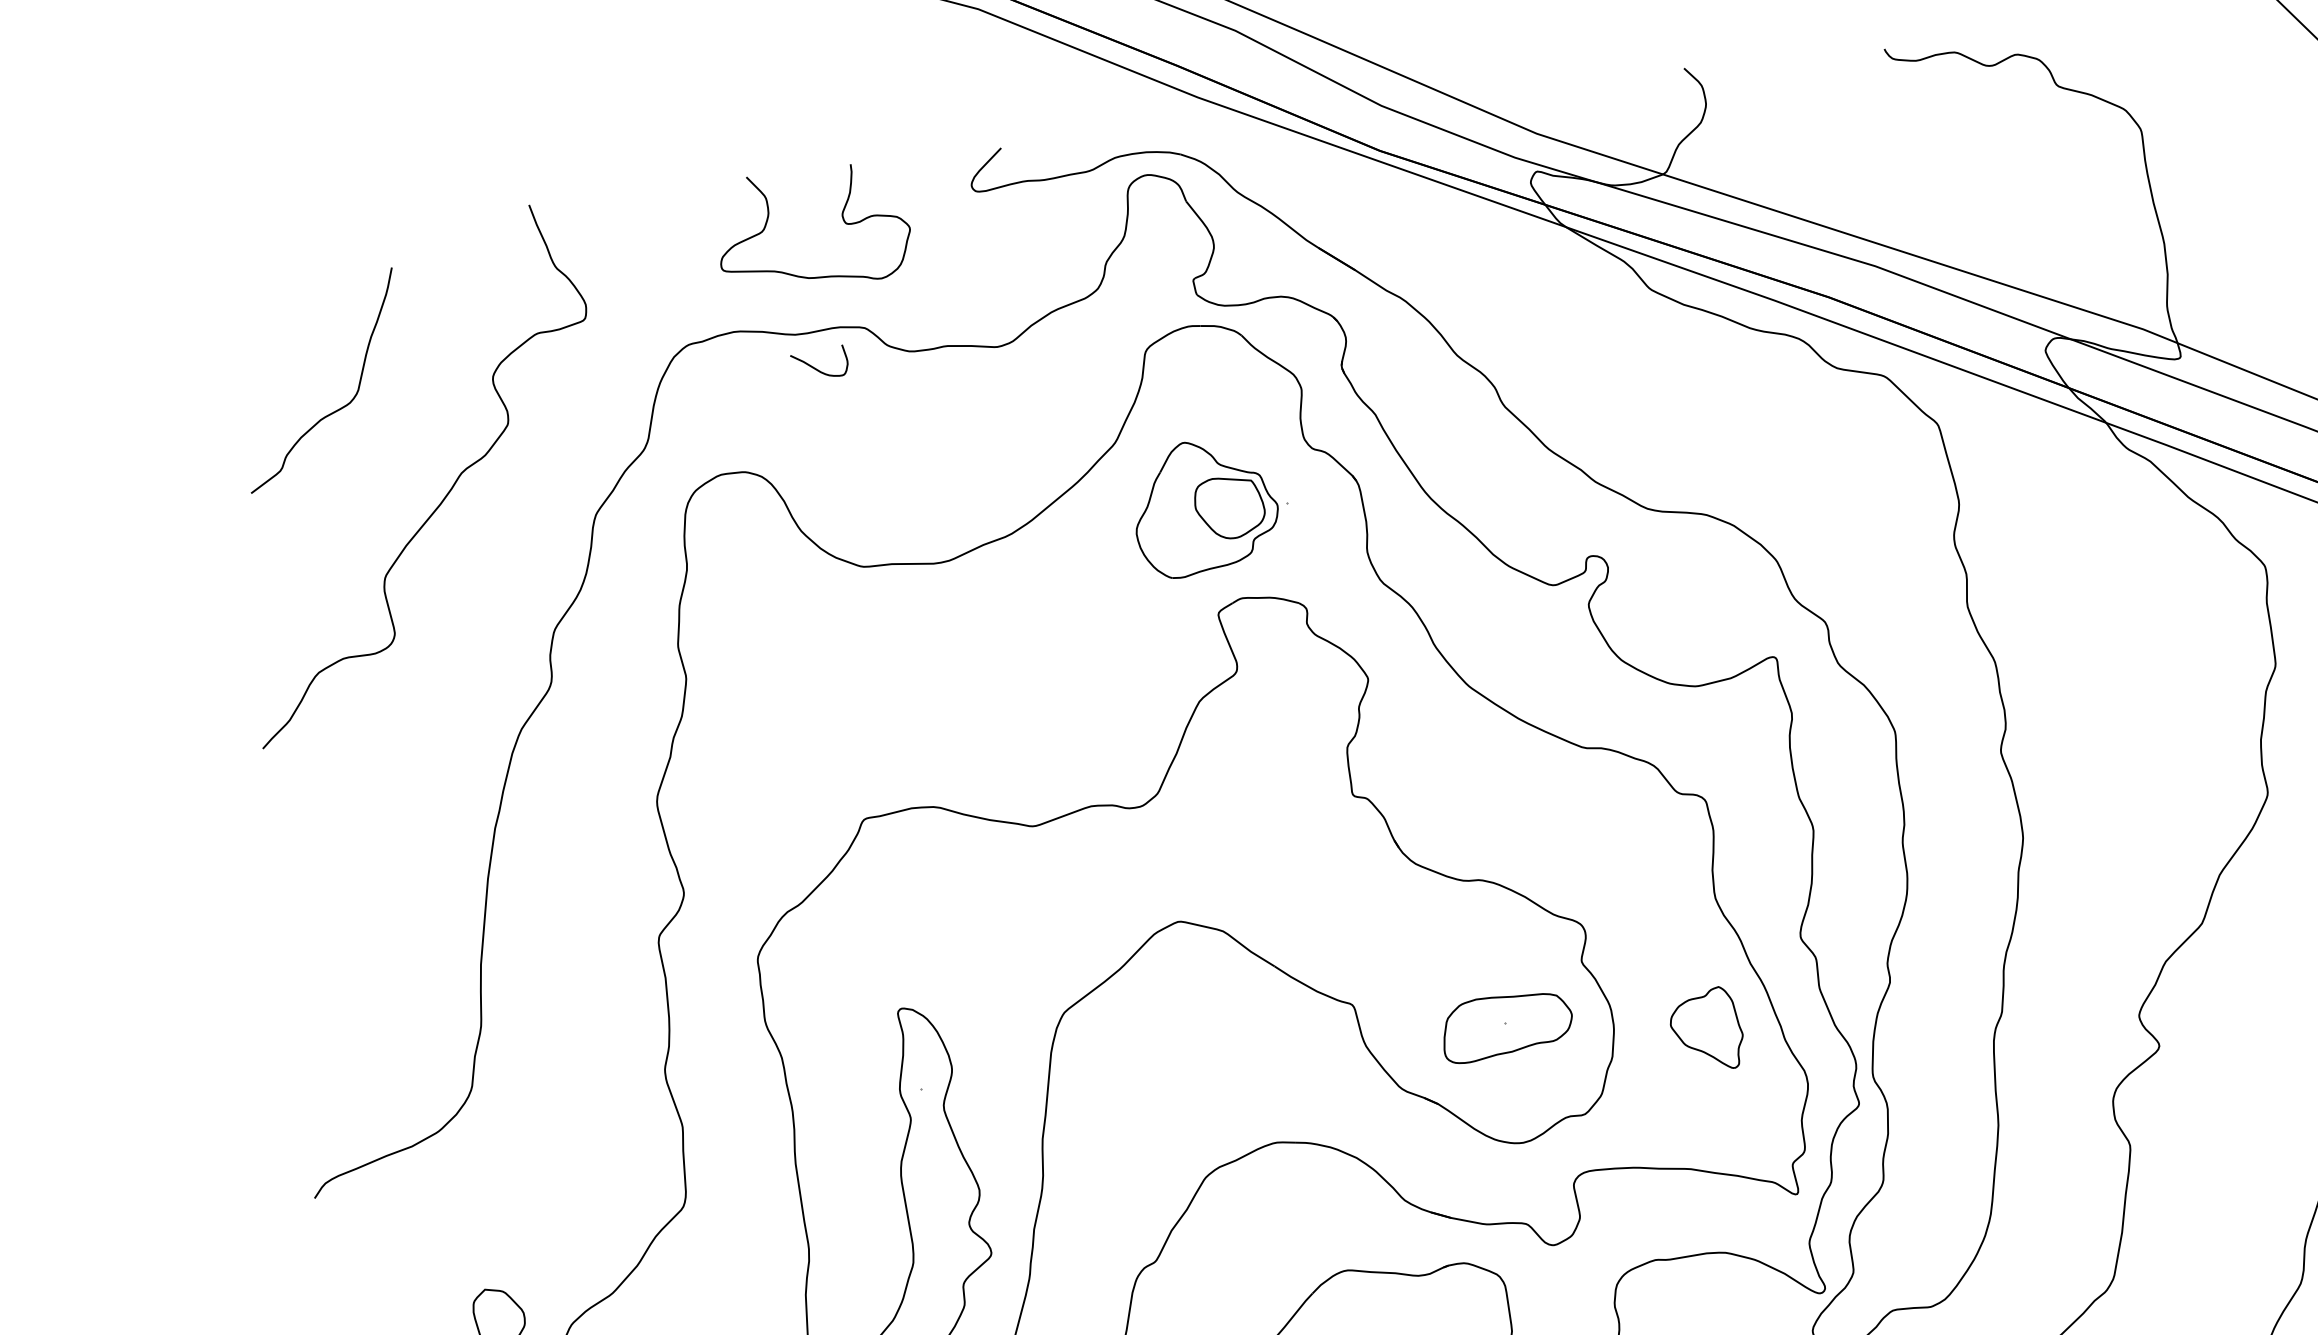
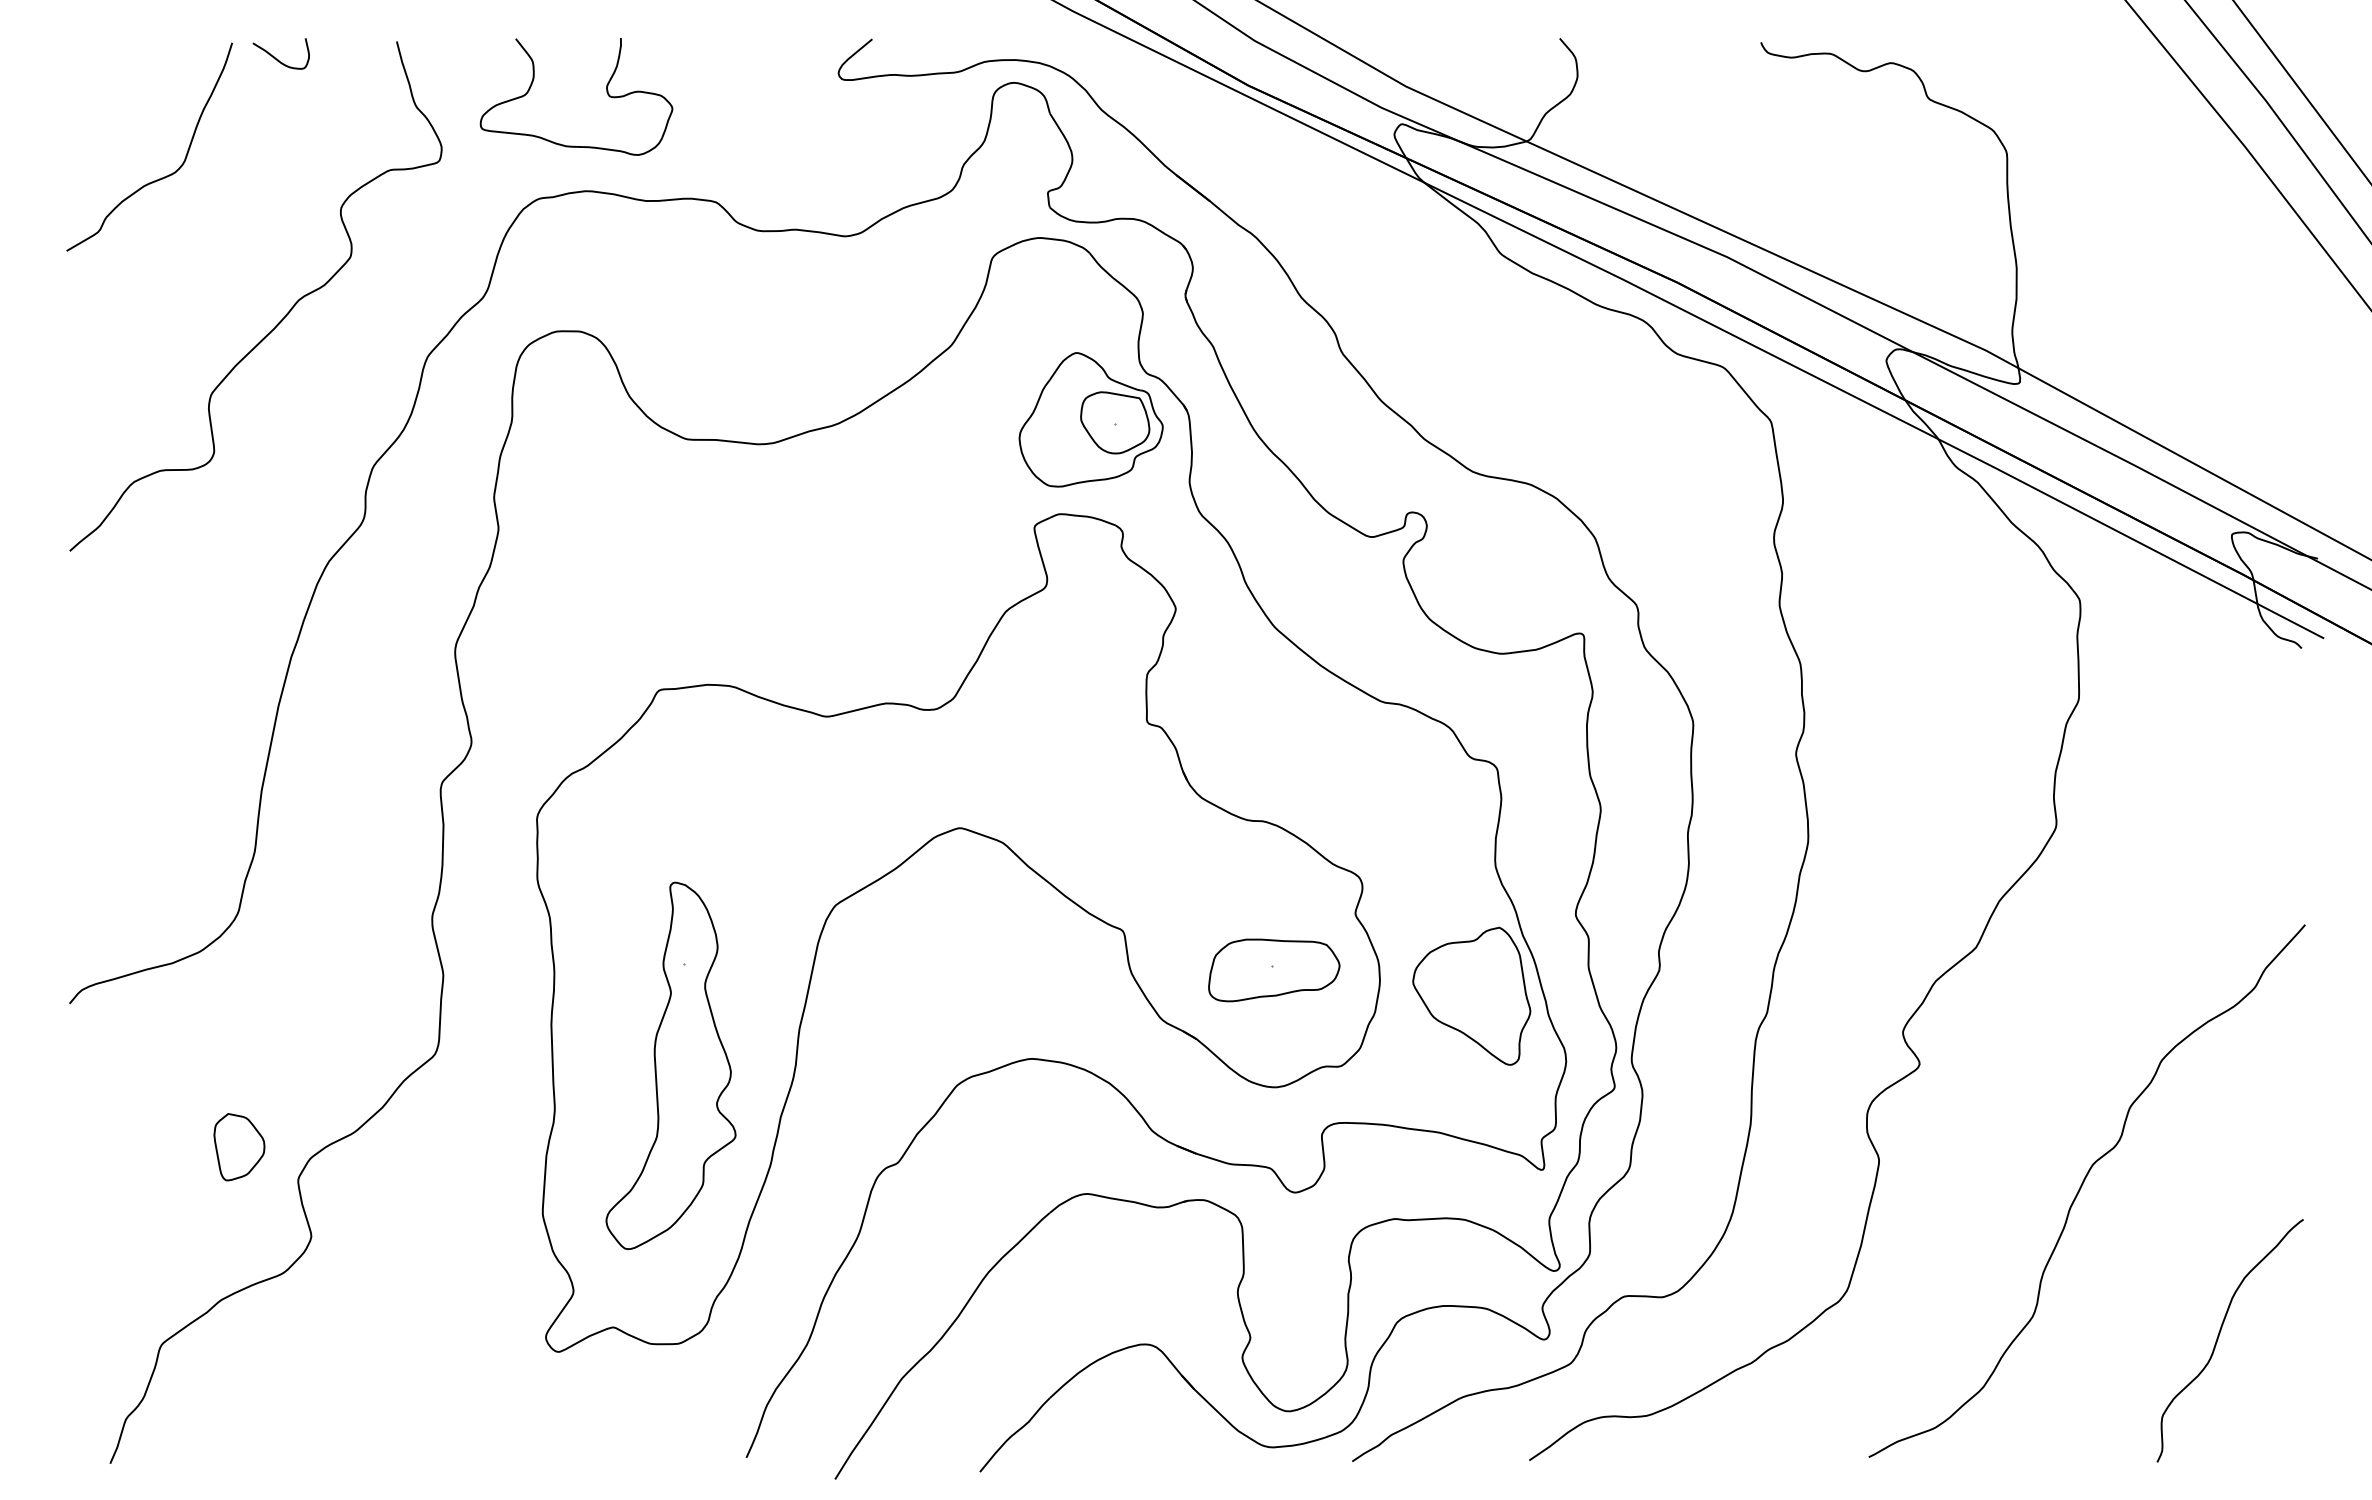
curve: (842, 220) -> (606, 92), moved
curve: (816, 368) -> (277, 58), moved
curve: (337, 409) -> (161, 177), moved
part: (1205, 507) -> (1090, 419), moved
part: (1706, 1029) -> (1471, 995), size x1.67

